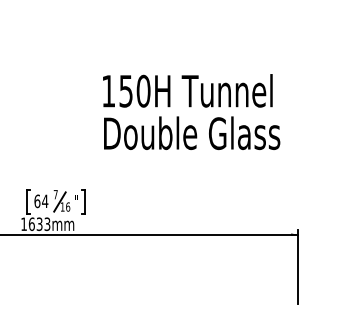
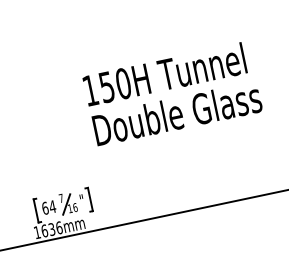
text: (47, 224) -> (59, 228), 1633mm -> 1636mm

